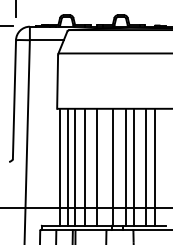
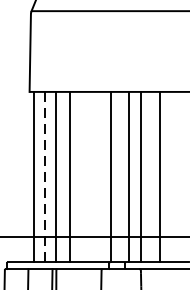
line: (67, 166) -> (44, 176), solid -> dashed
line: (97, 166) -> (88, 176), removed
line: (154, 166) -> (171, 176), removed

